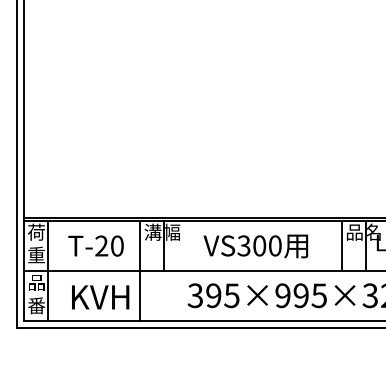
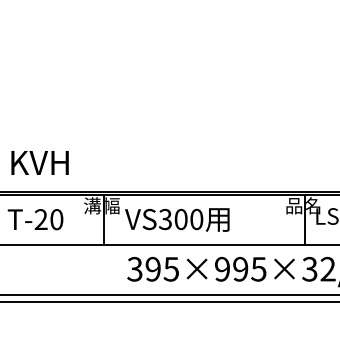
text: (255, 246) -> (176, 220), moved
line: (341, 246) -> (280, 220), removed
line: (140, 271) -> (79, 245), removed
text: (100, 297) -> (39, 163), moved

